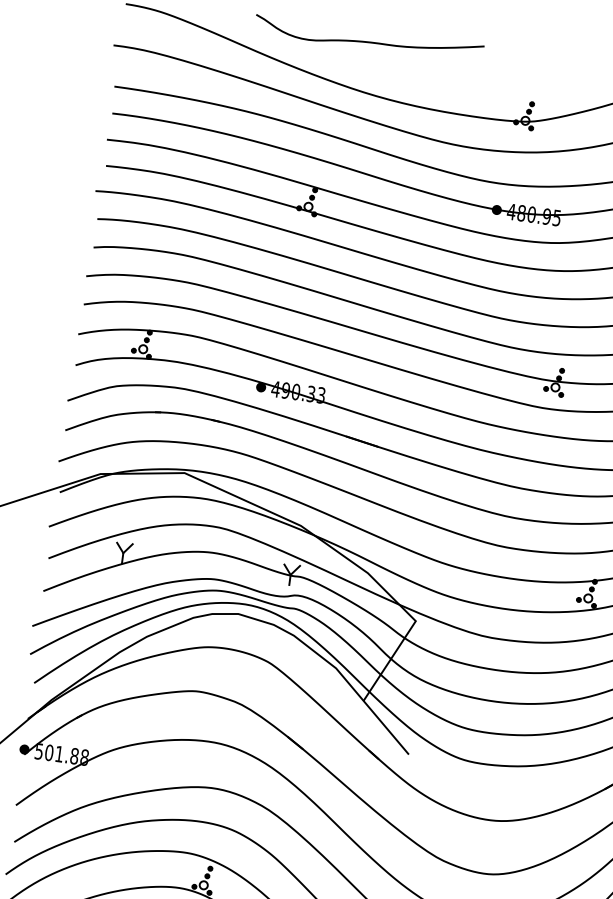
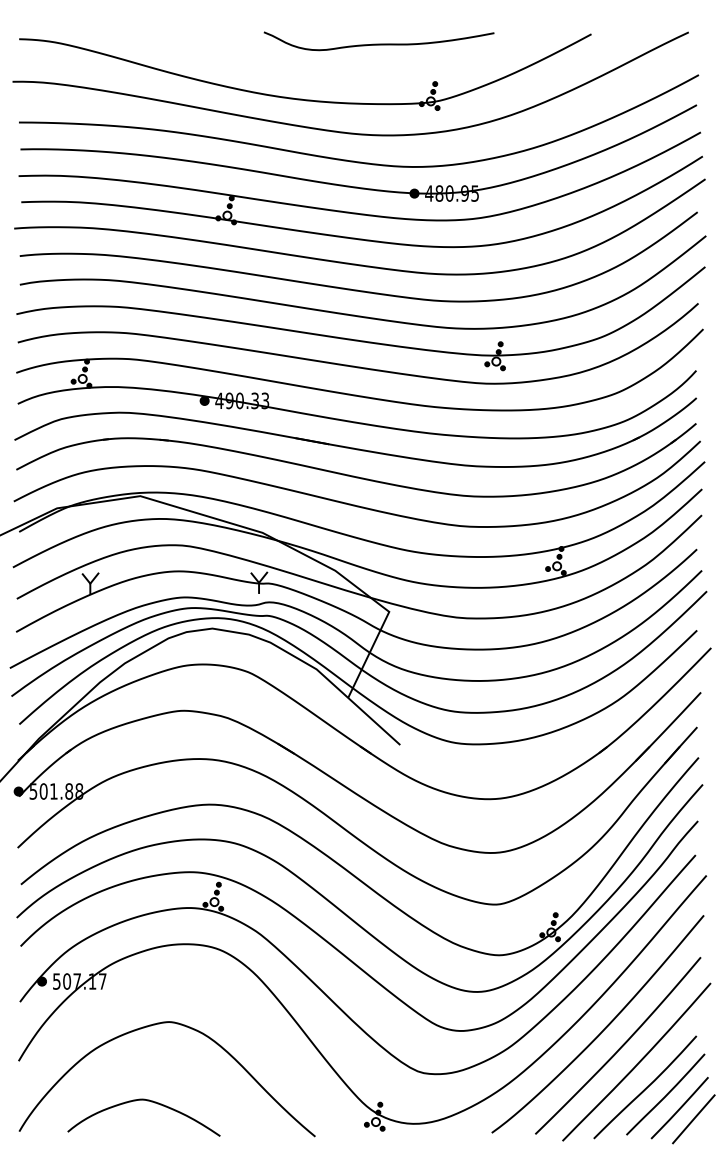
curve: (368, 41) -> (378, 43), moved

